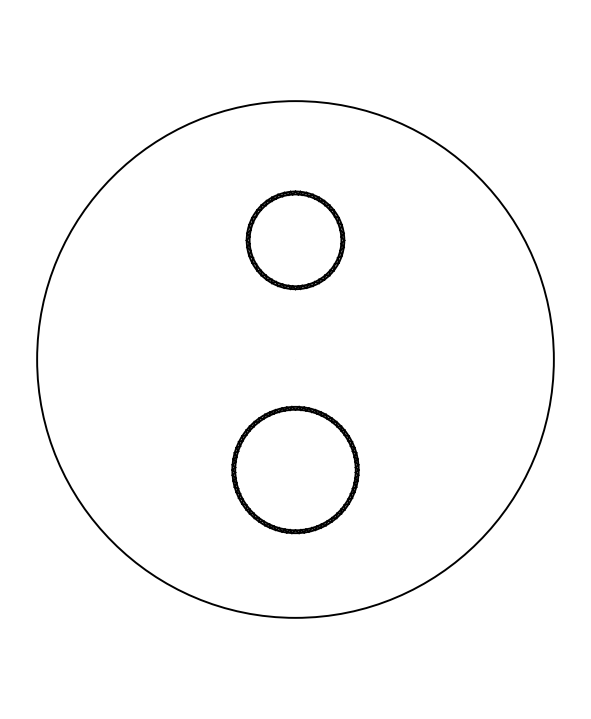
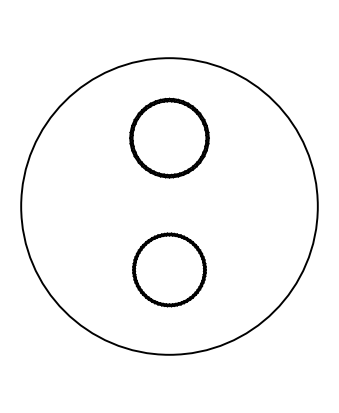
part: (295, 239) -> (169, 137), size x1.4

